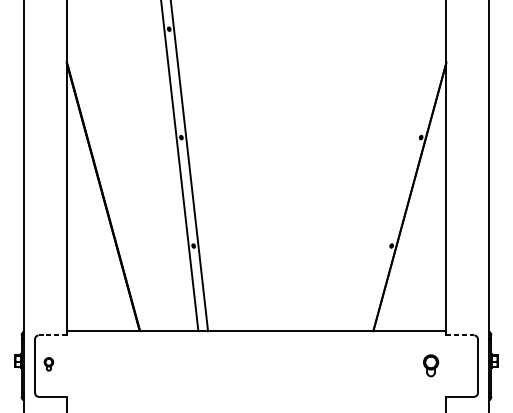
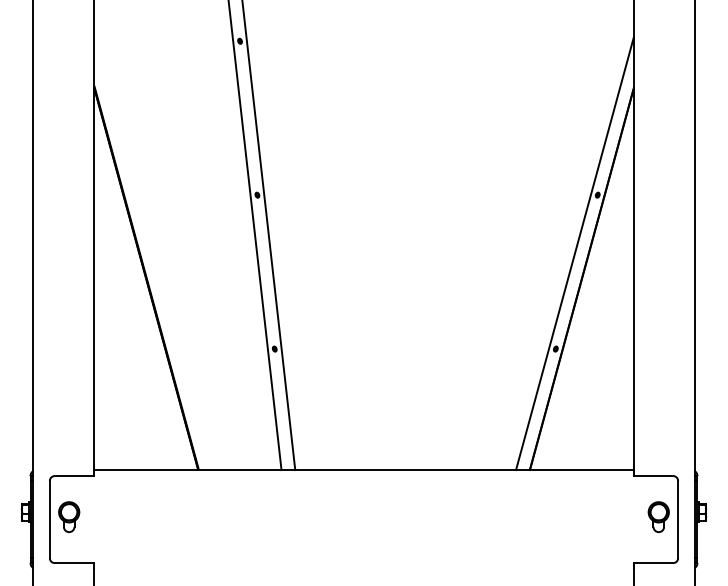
line: (404, 178) -> (574, 253), added
line: (52, 335) -> (74, 476), dashed -> solid
line: (460, 335) -> (653, 476), dashed -> solid
part: (49, 363) -> (69, 516), size x1.67
part: (430, 365) -> (658, 516), moved

